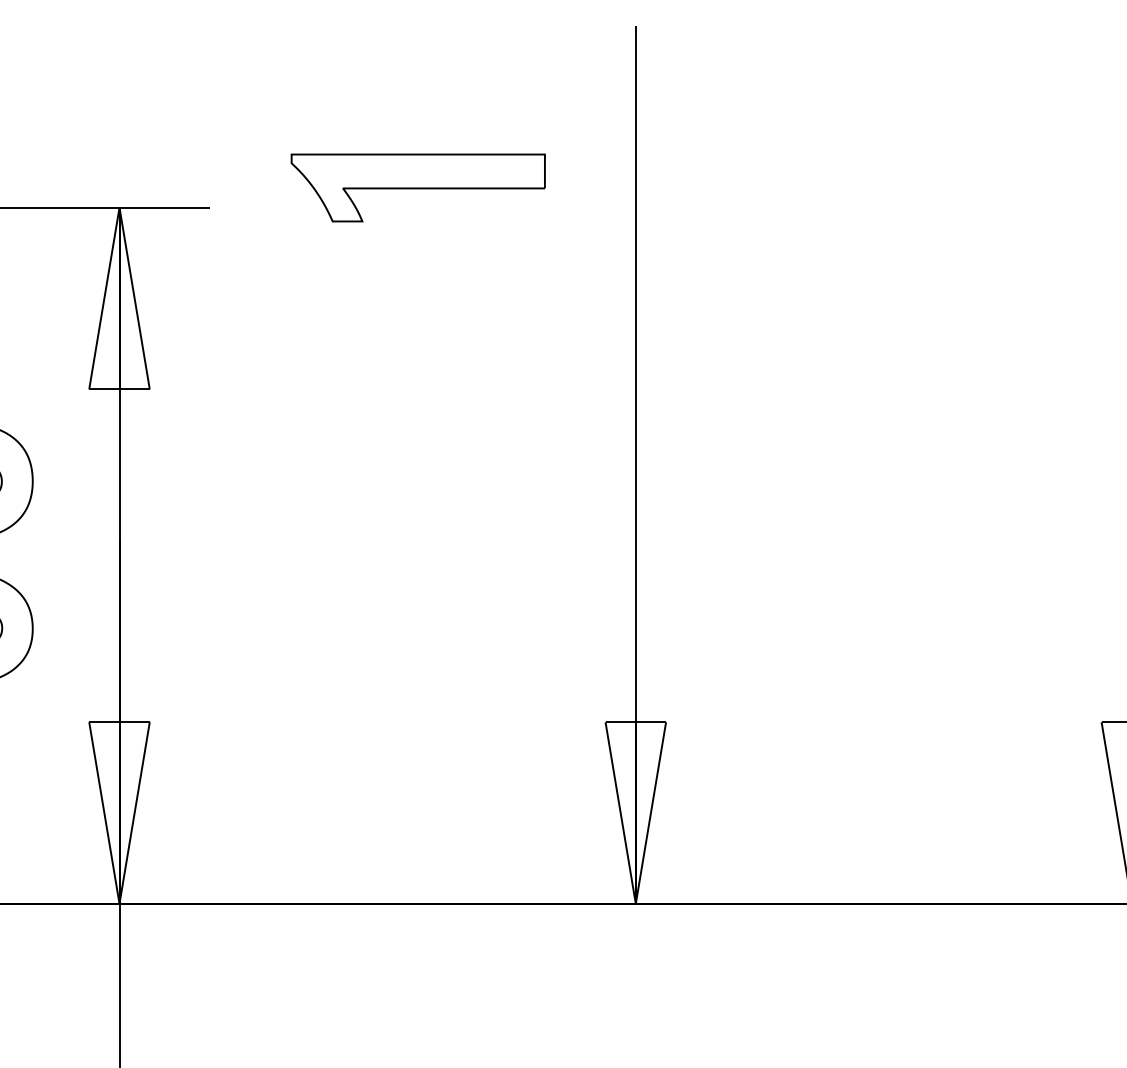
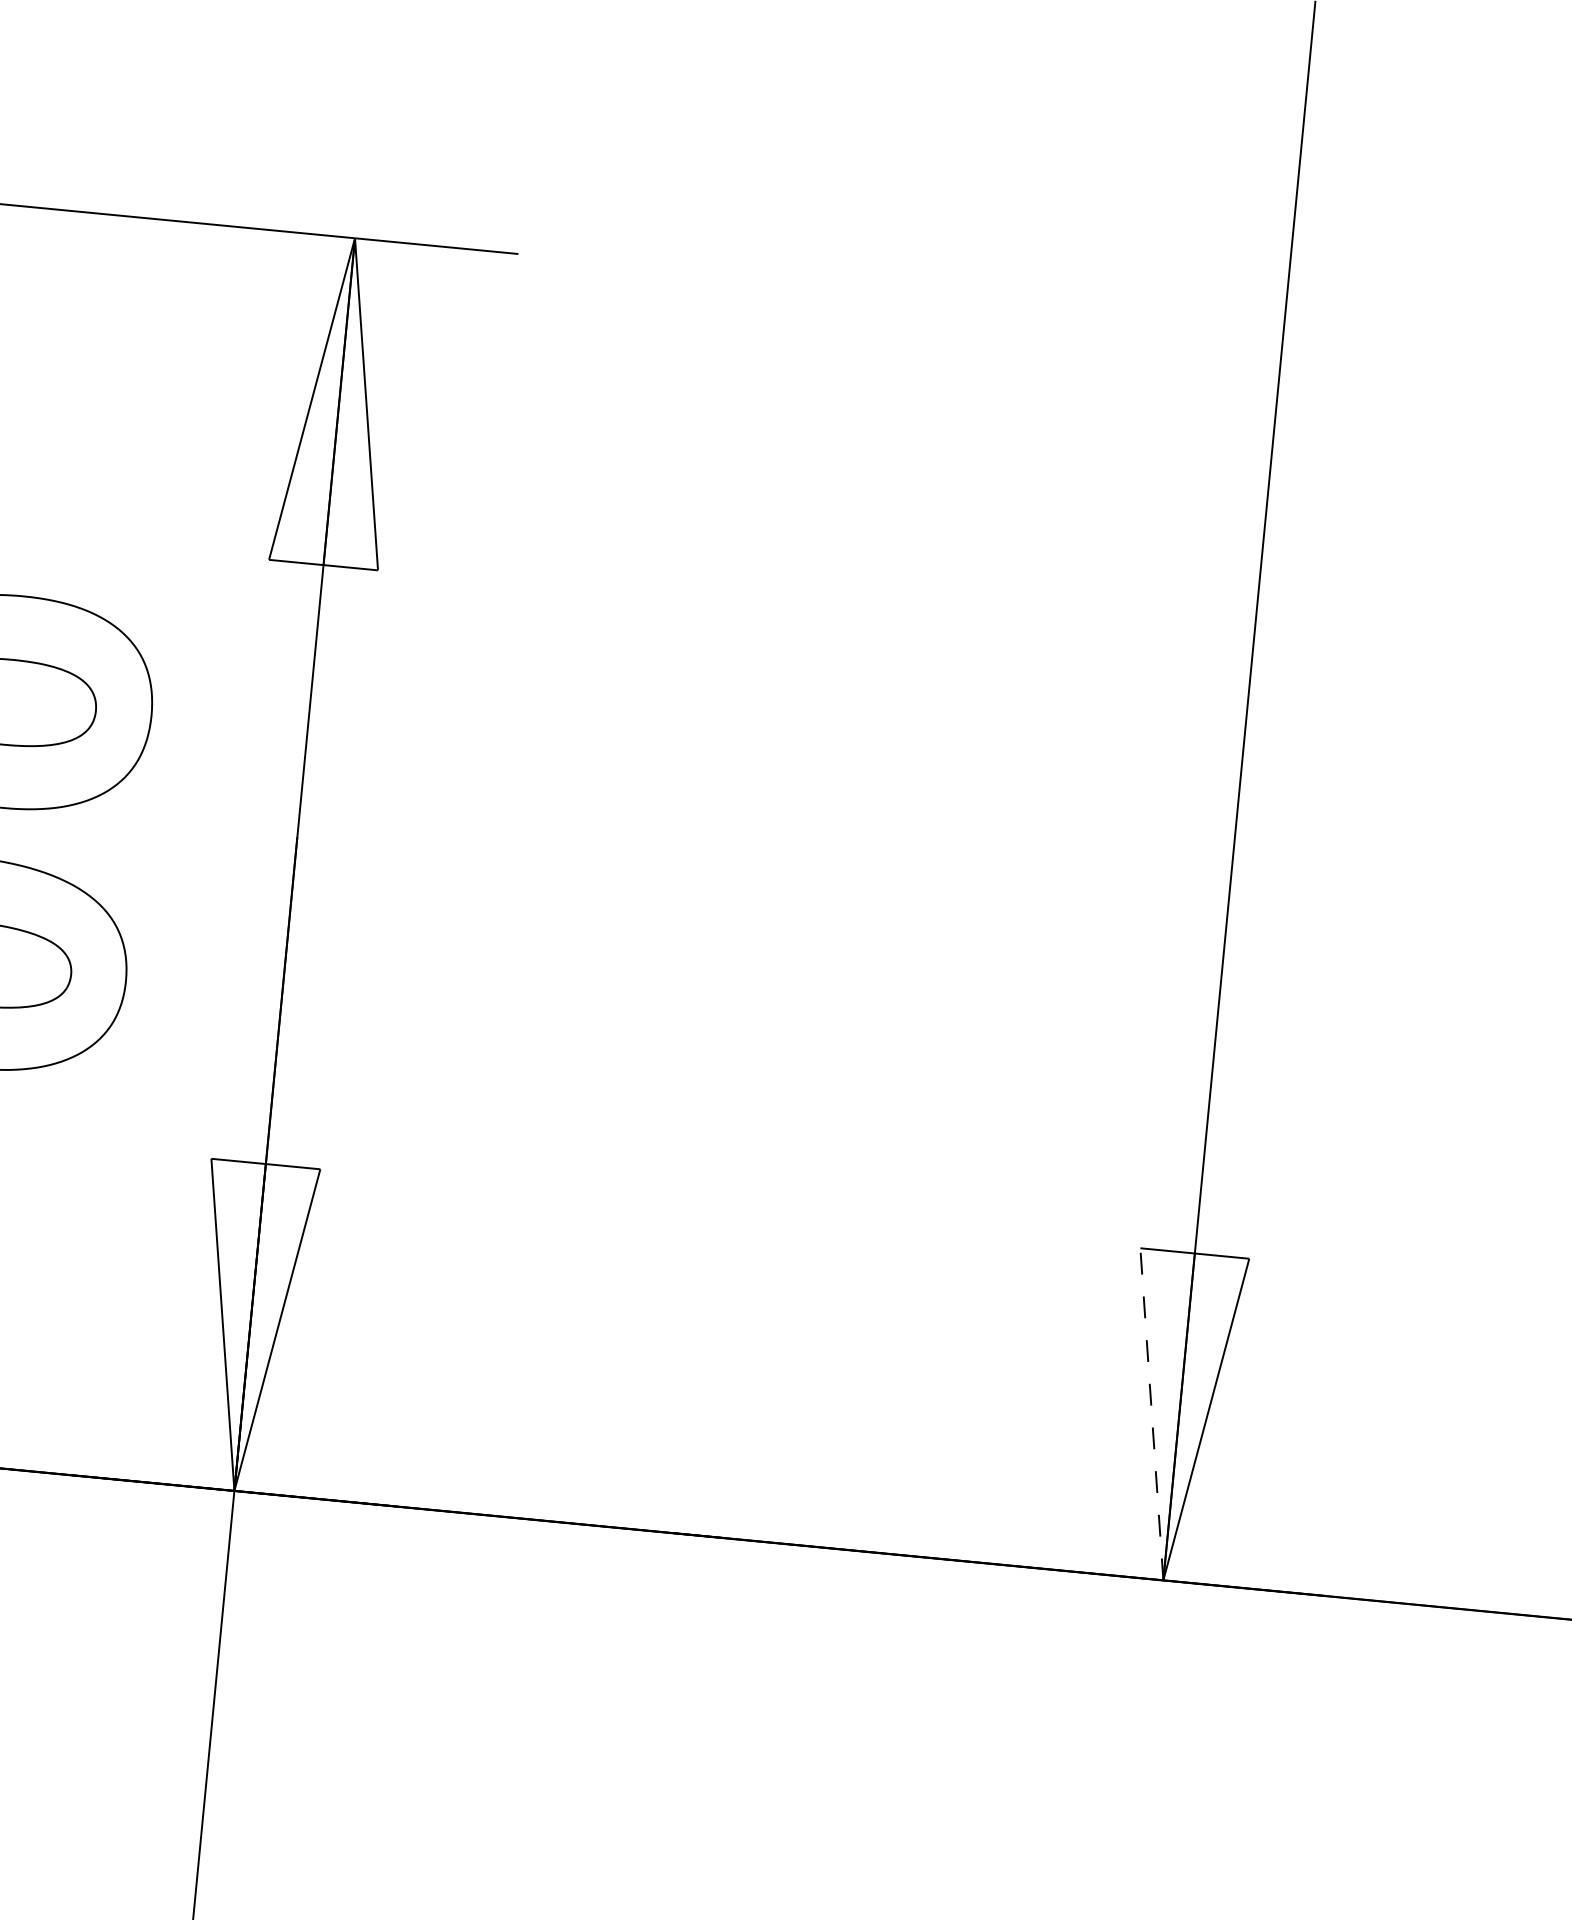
part: (417, 187) -> (894, 253), removed
line: (620, 812) -> (1151, 1413), solid -> dashed

